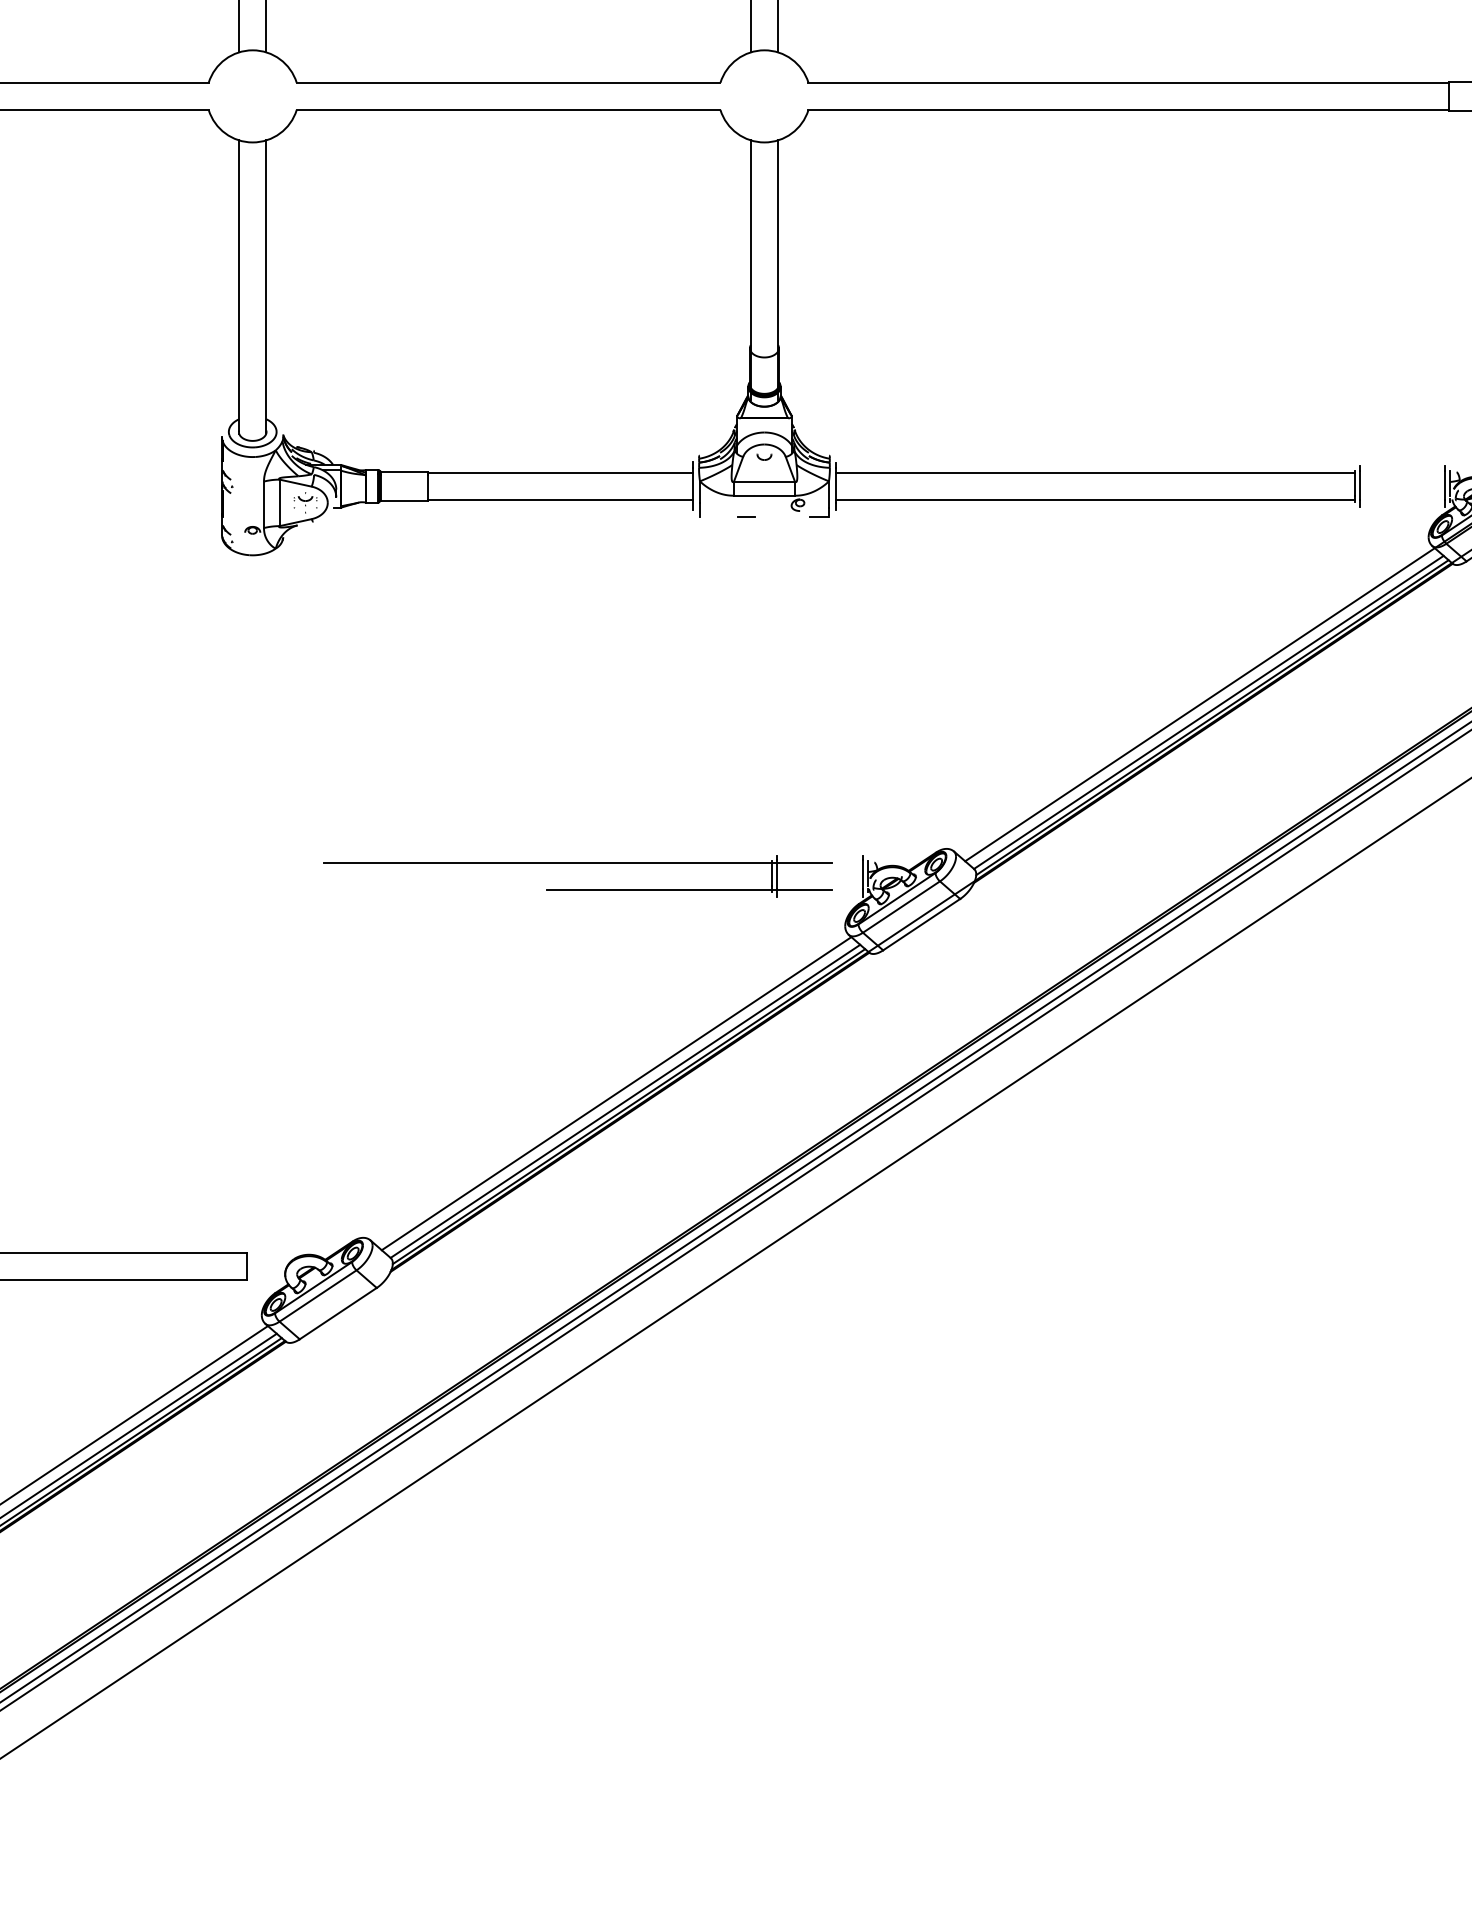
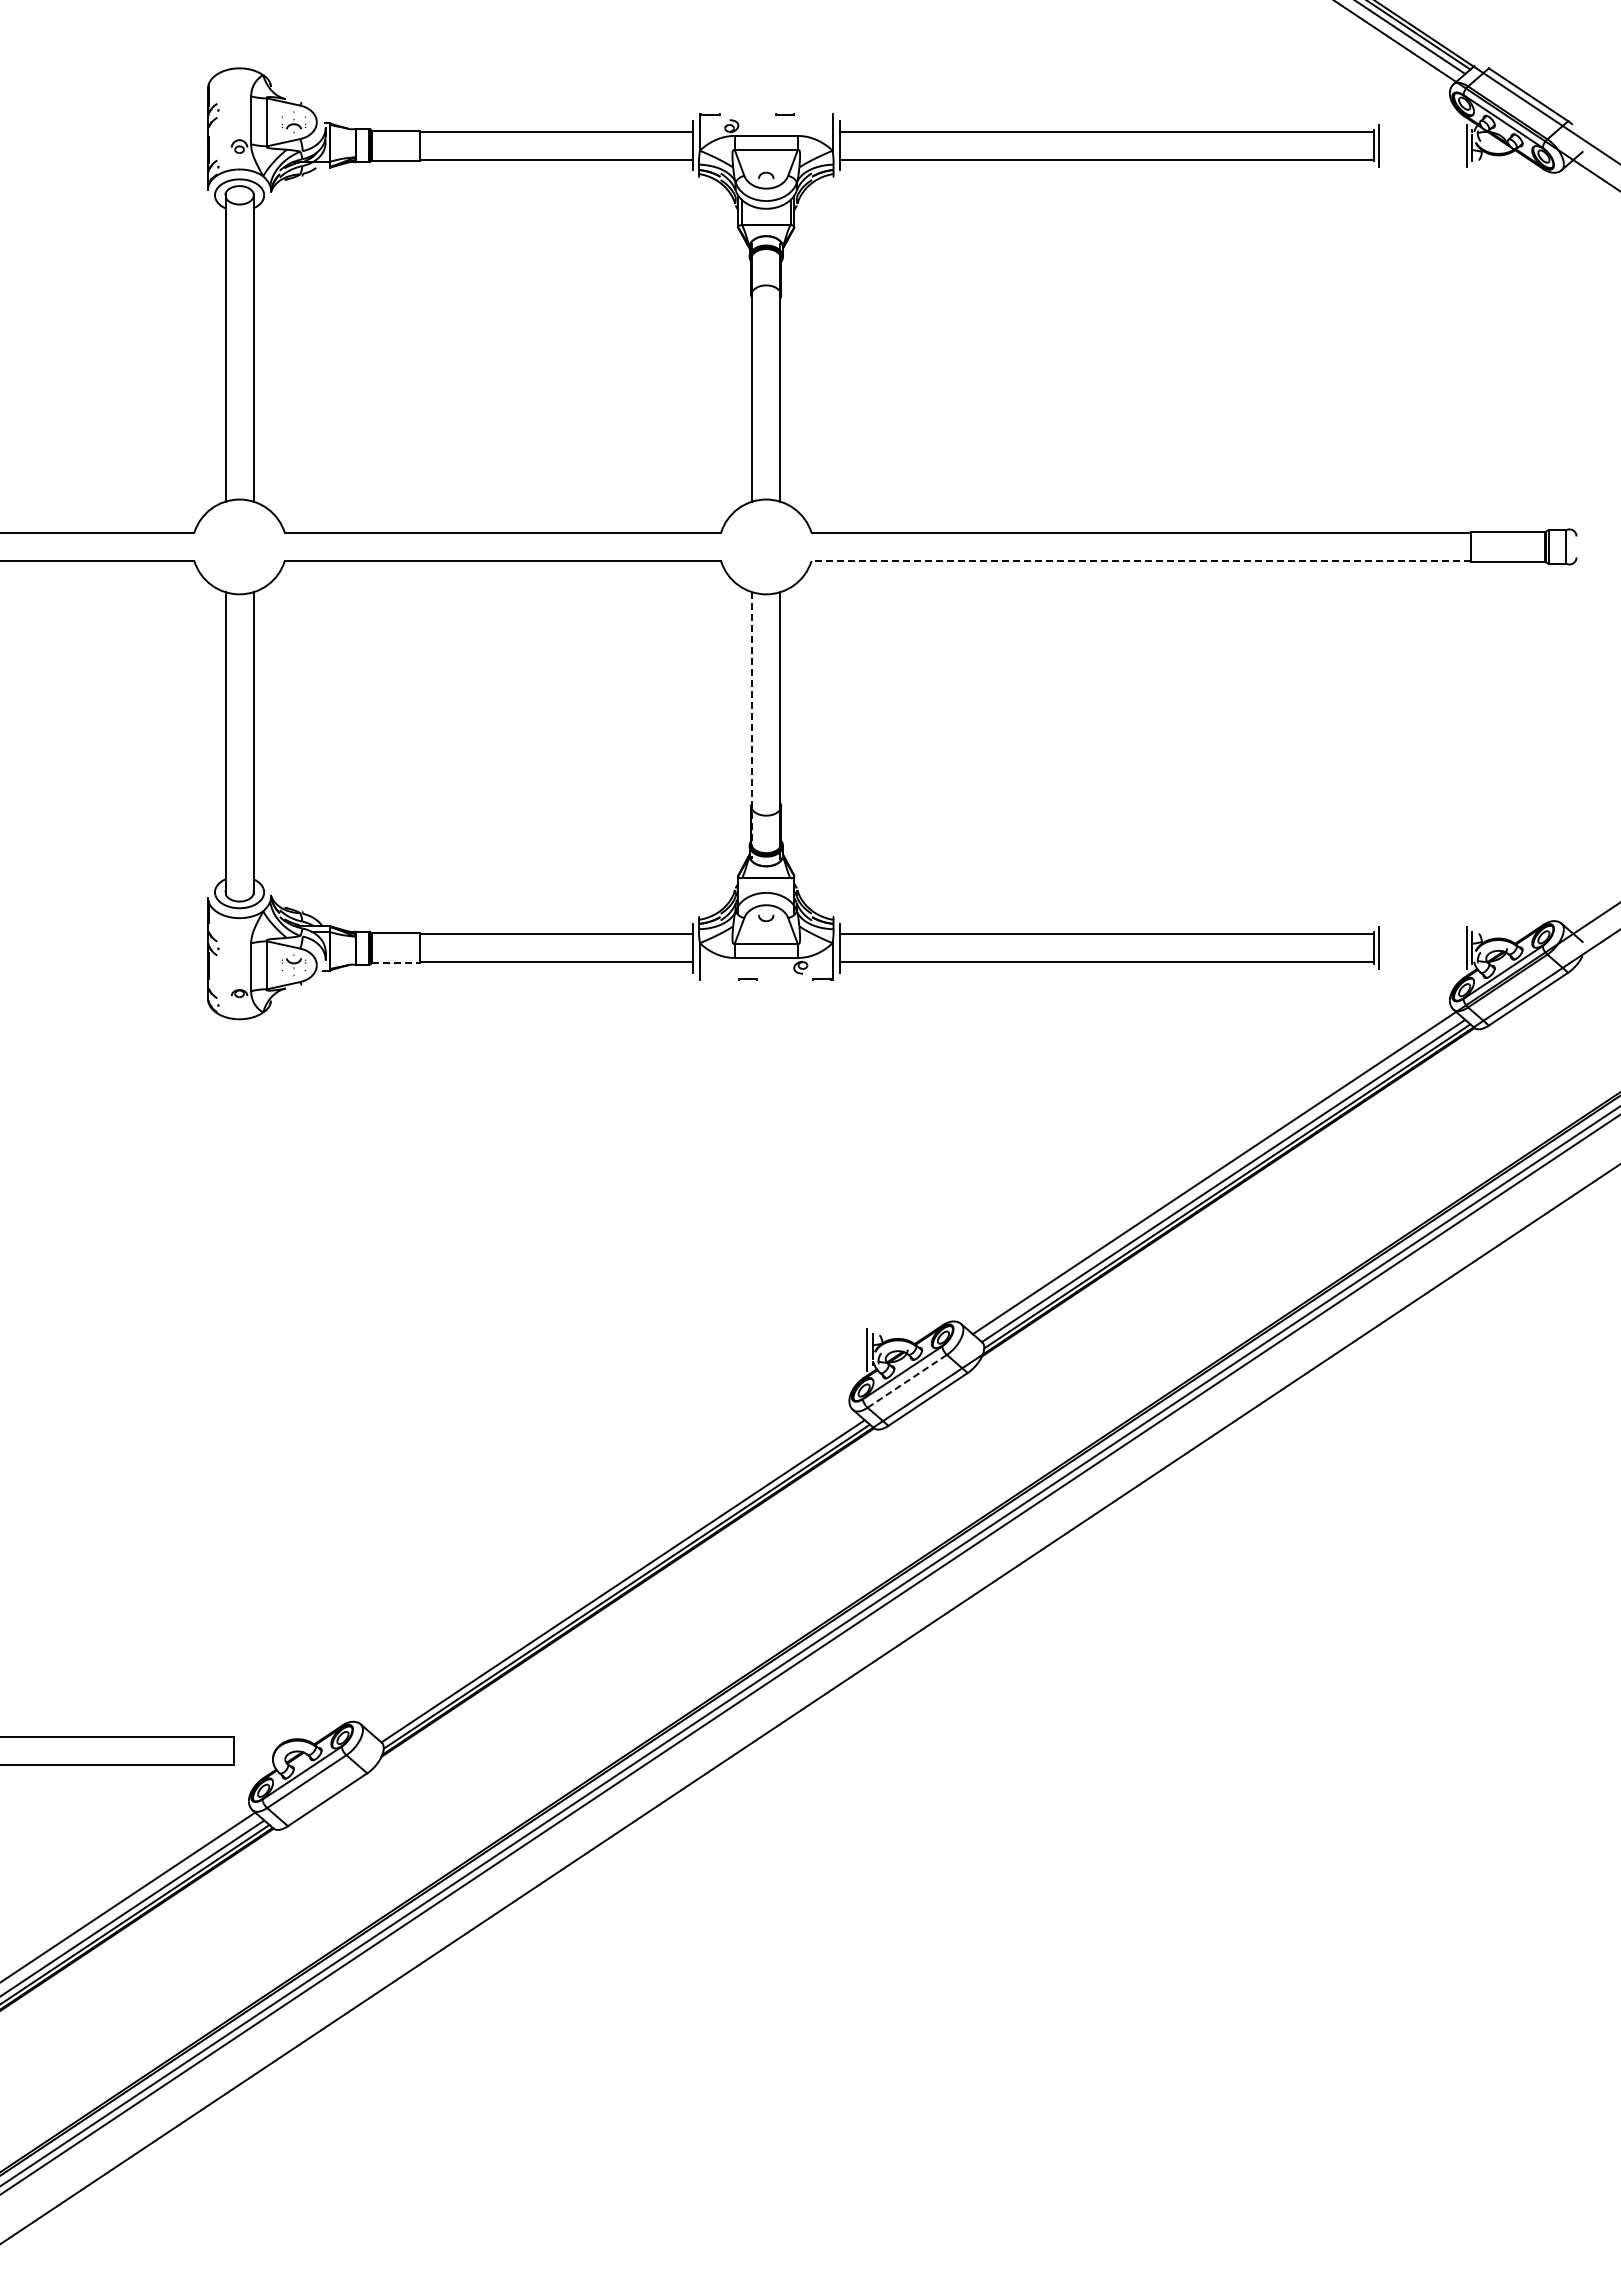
line: (1129, 110) -> (1141, 561), solid -> dashed
line: (751, 270) -> (752, 726), solid -> dashed
line: (405, 501) -> (396, 963), solid -> dashed
part: (578, 863) -> (574, 1336), removed
line: (901, 907) -> (907, 1381), solid -> dashed
line: (616, 1093) -> (613, 1573), removed

